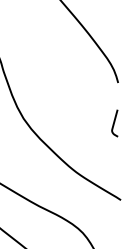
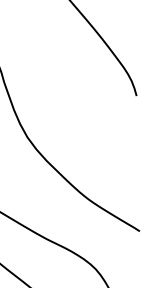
curve: (114, 123) -> (132, 142), removed

